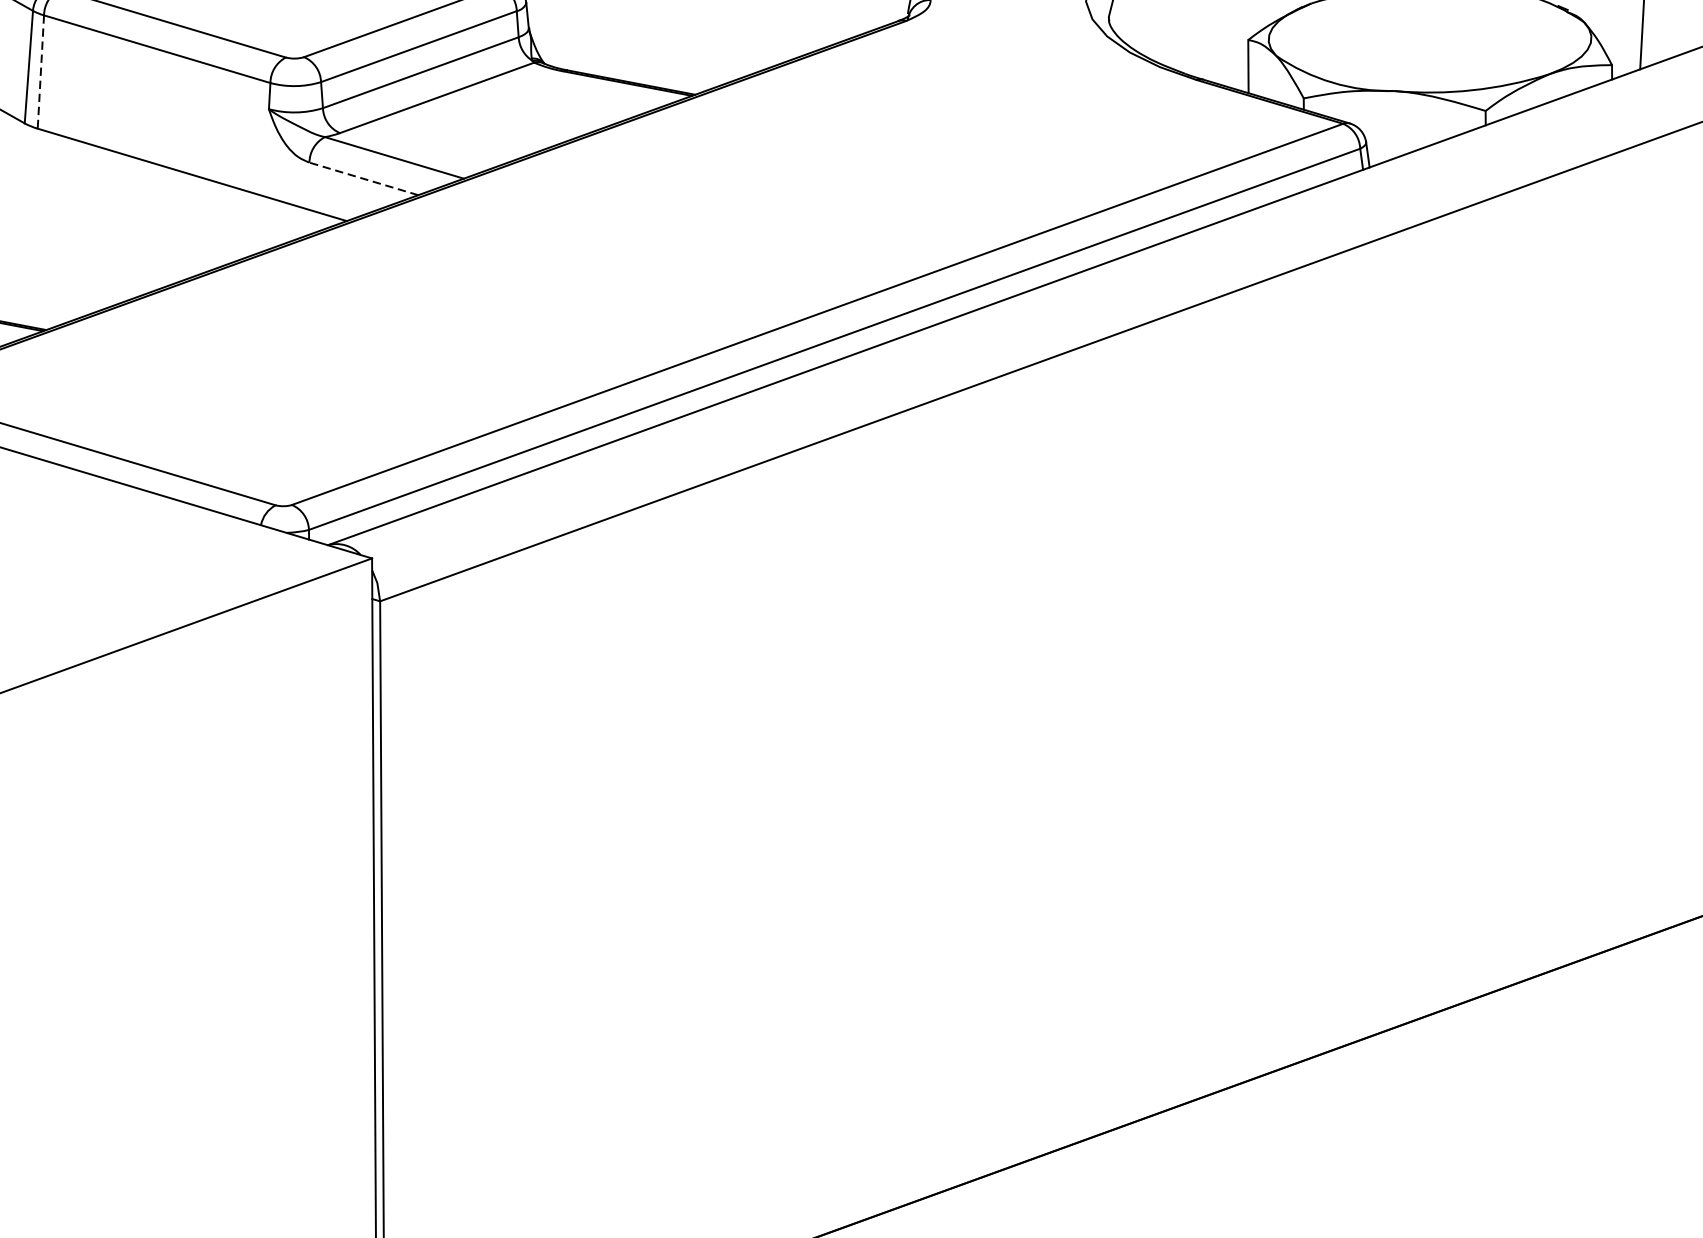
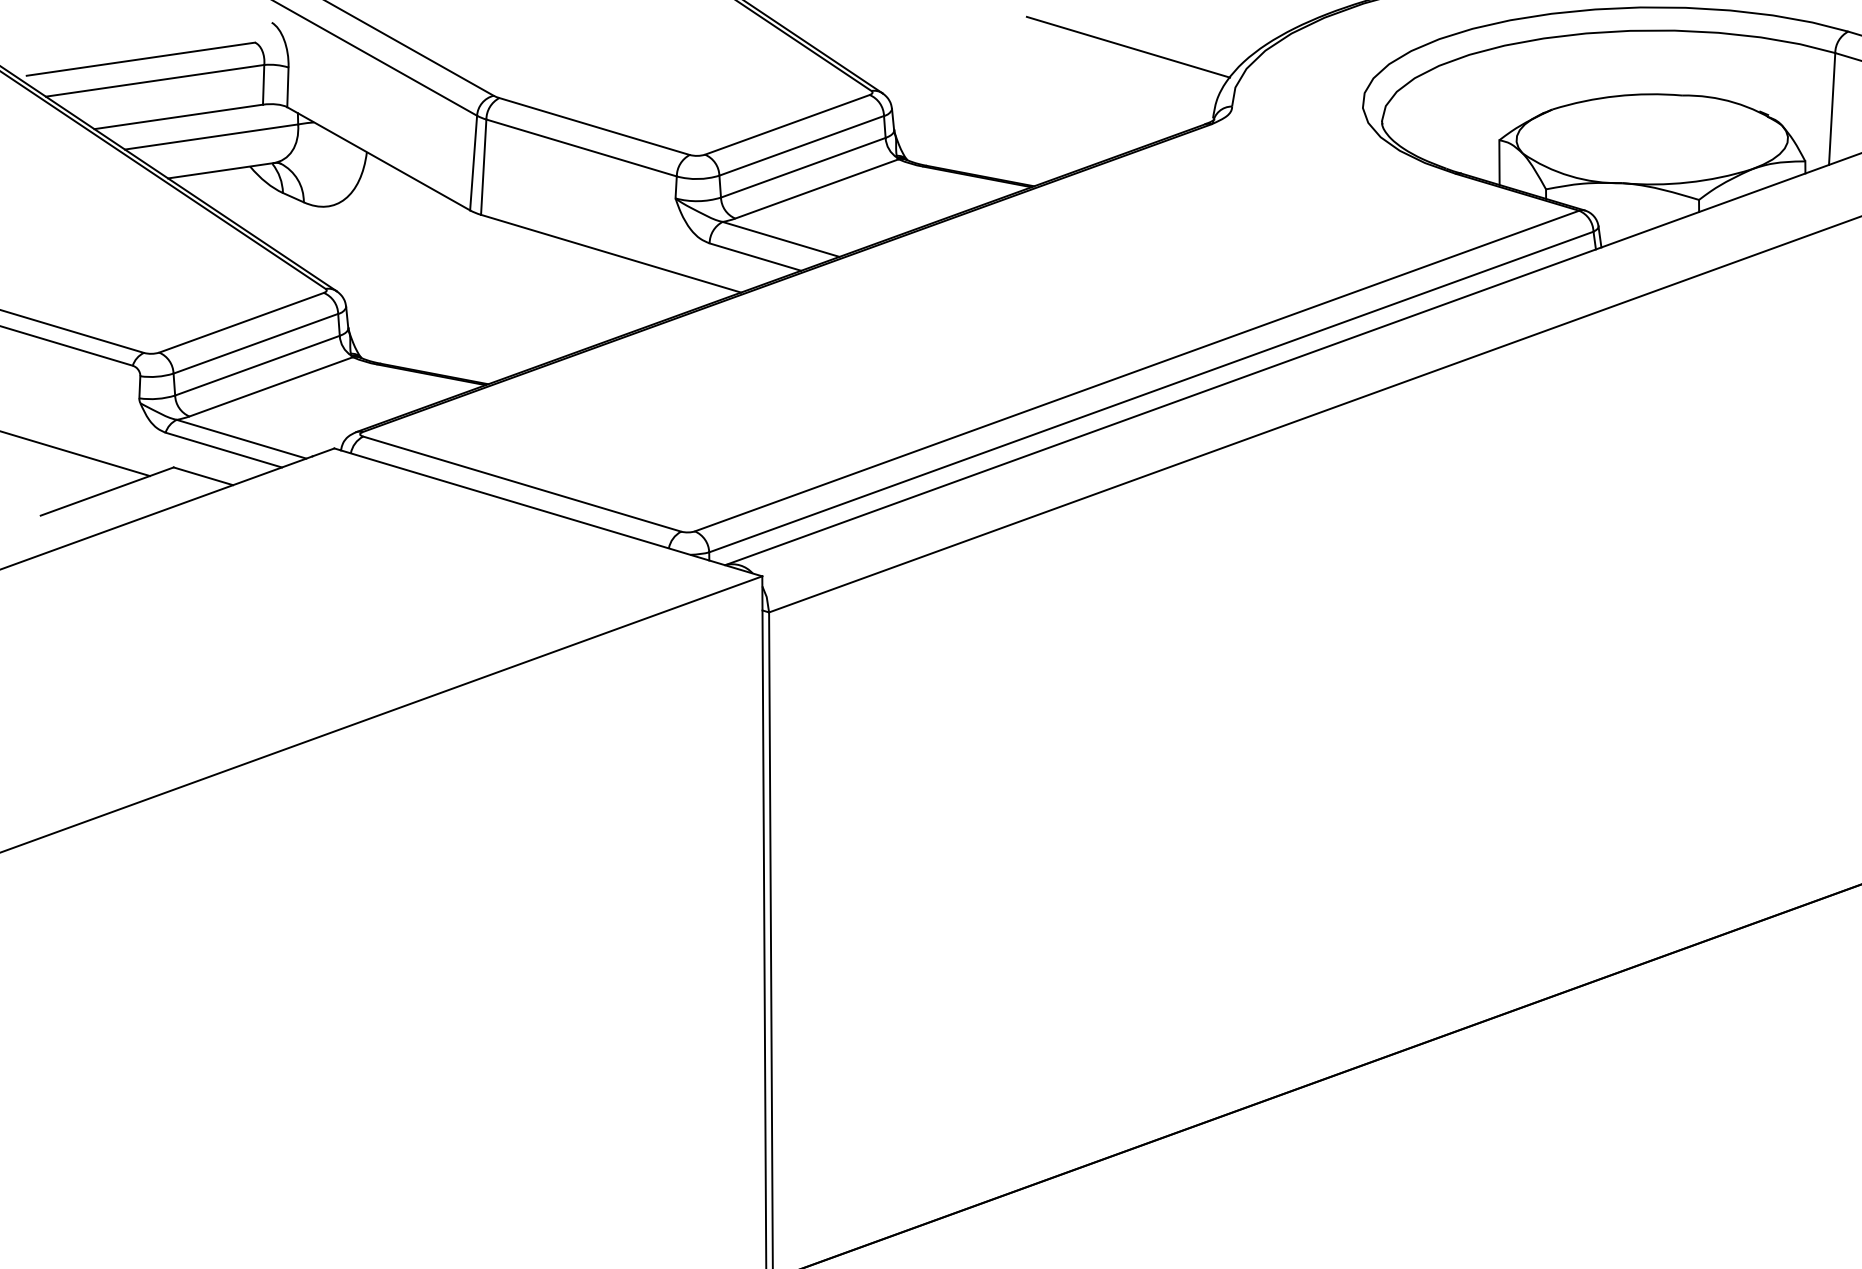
line: (40, 72) -> (483, 167), dashed -> solid
line: (363, 179) -> (755, 257), dashed -> solid

